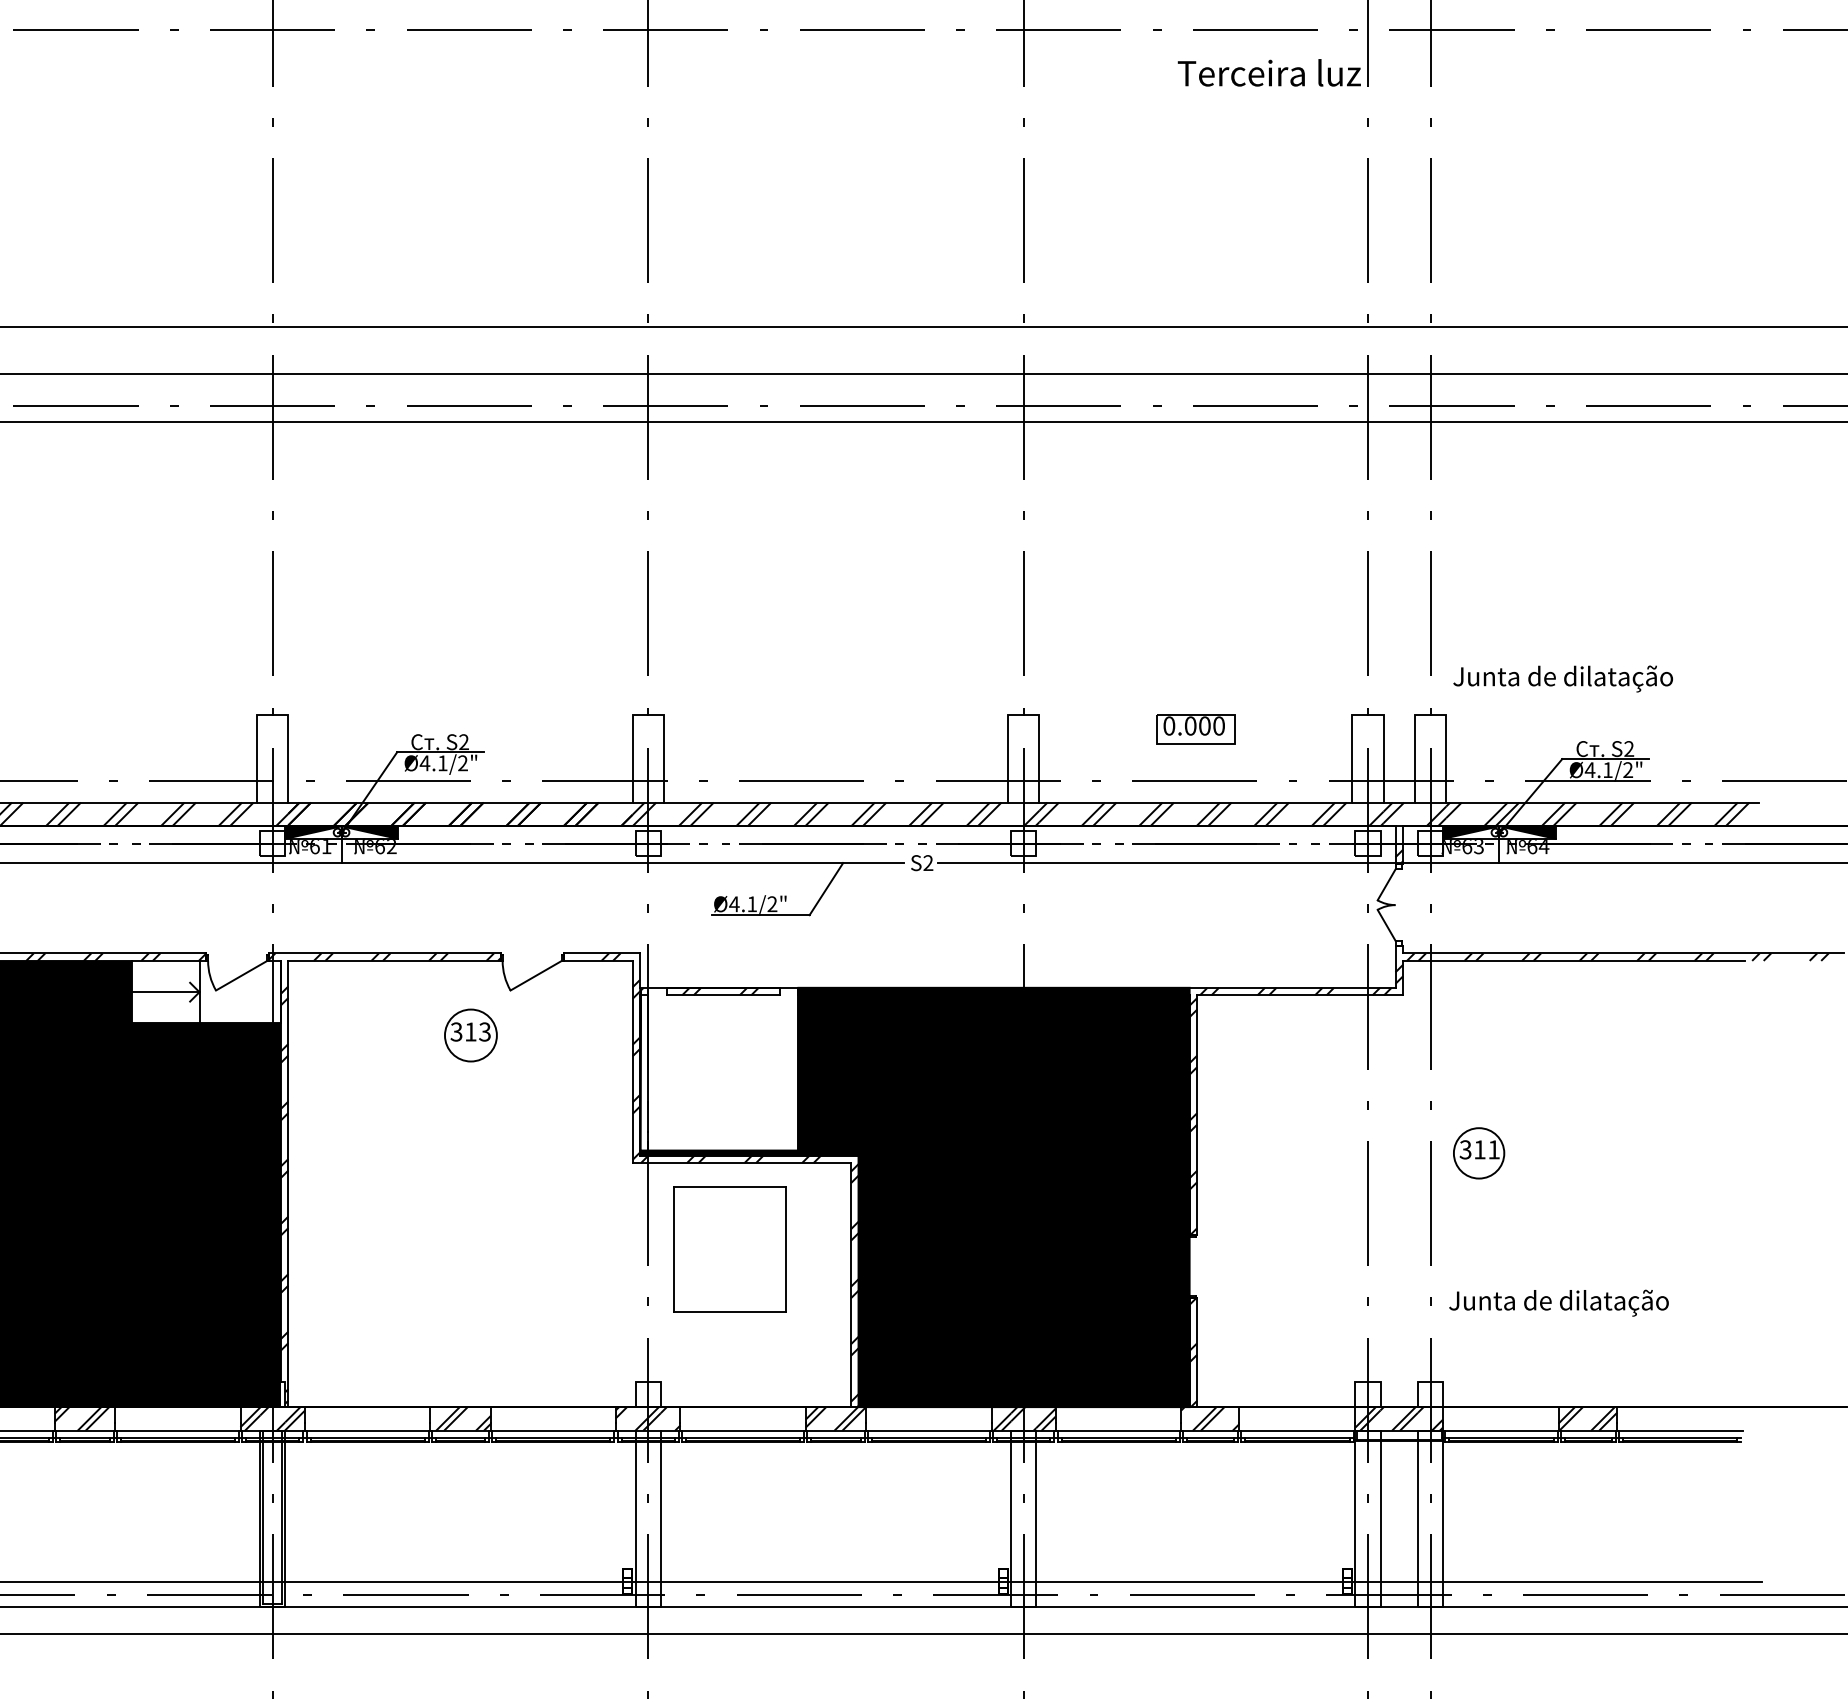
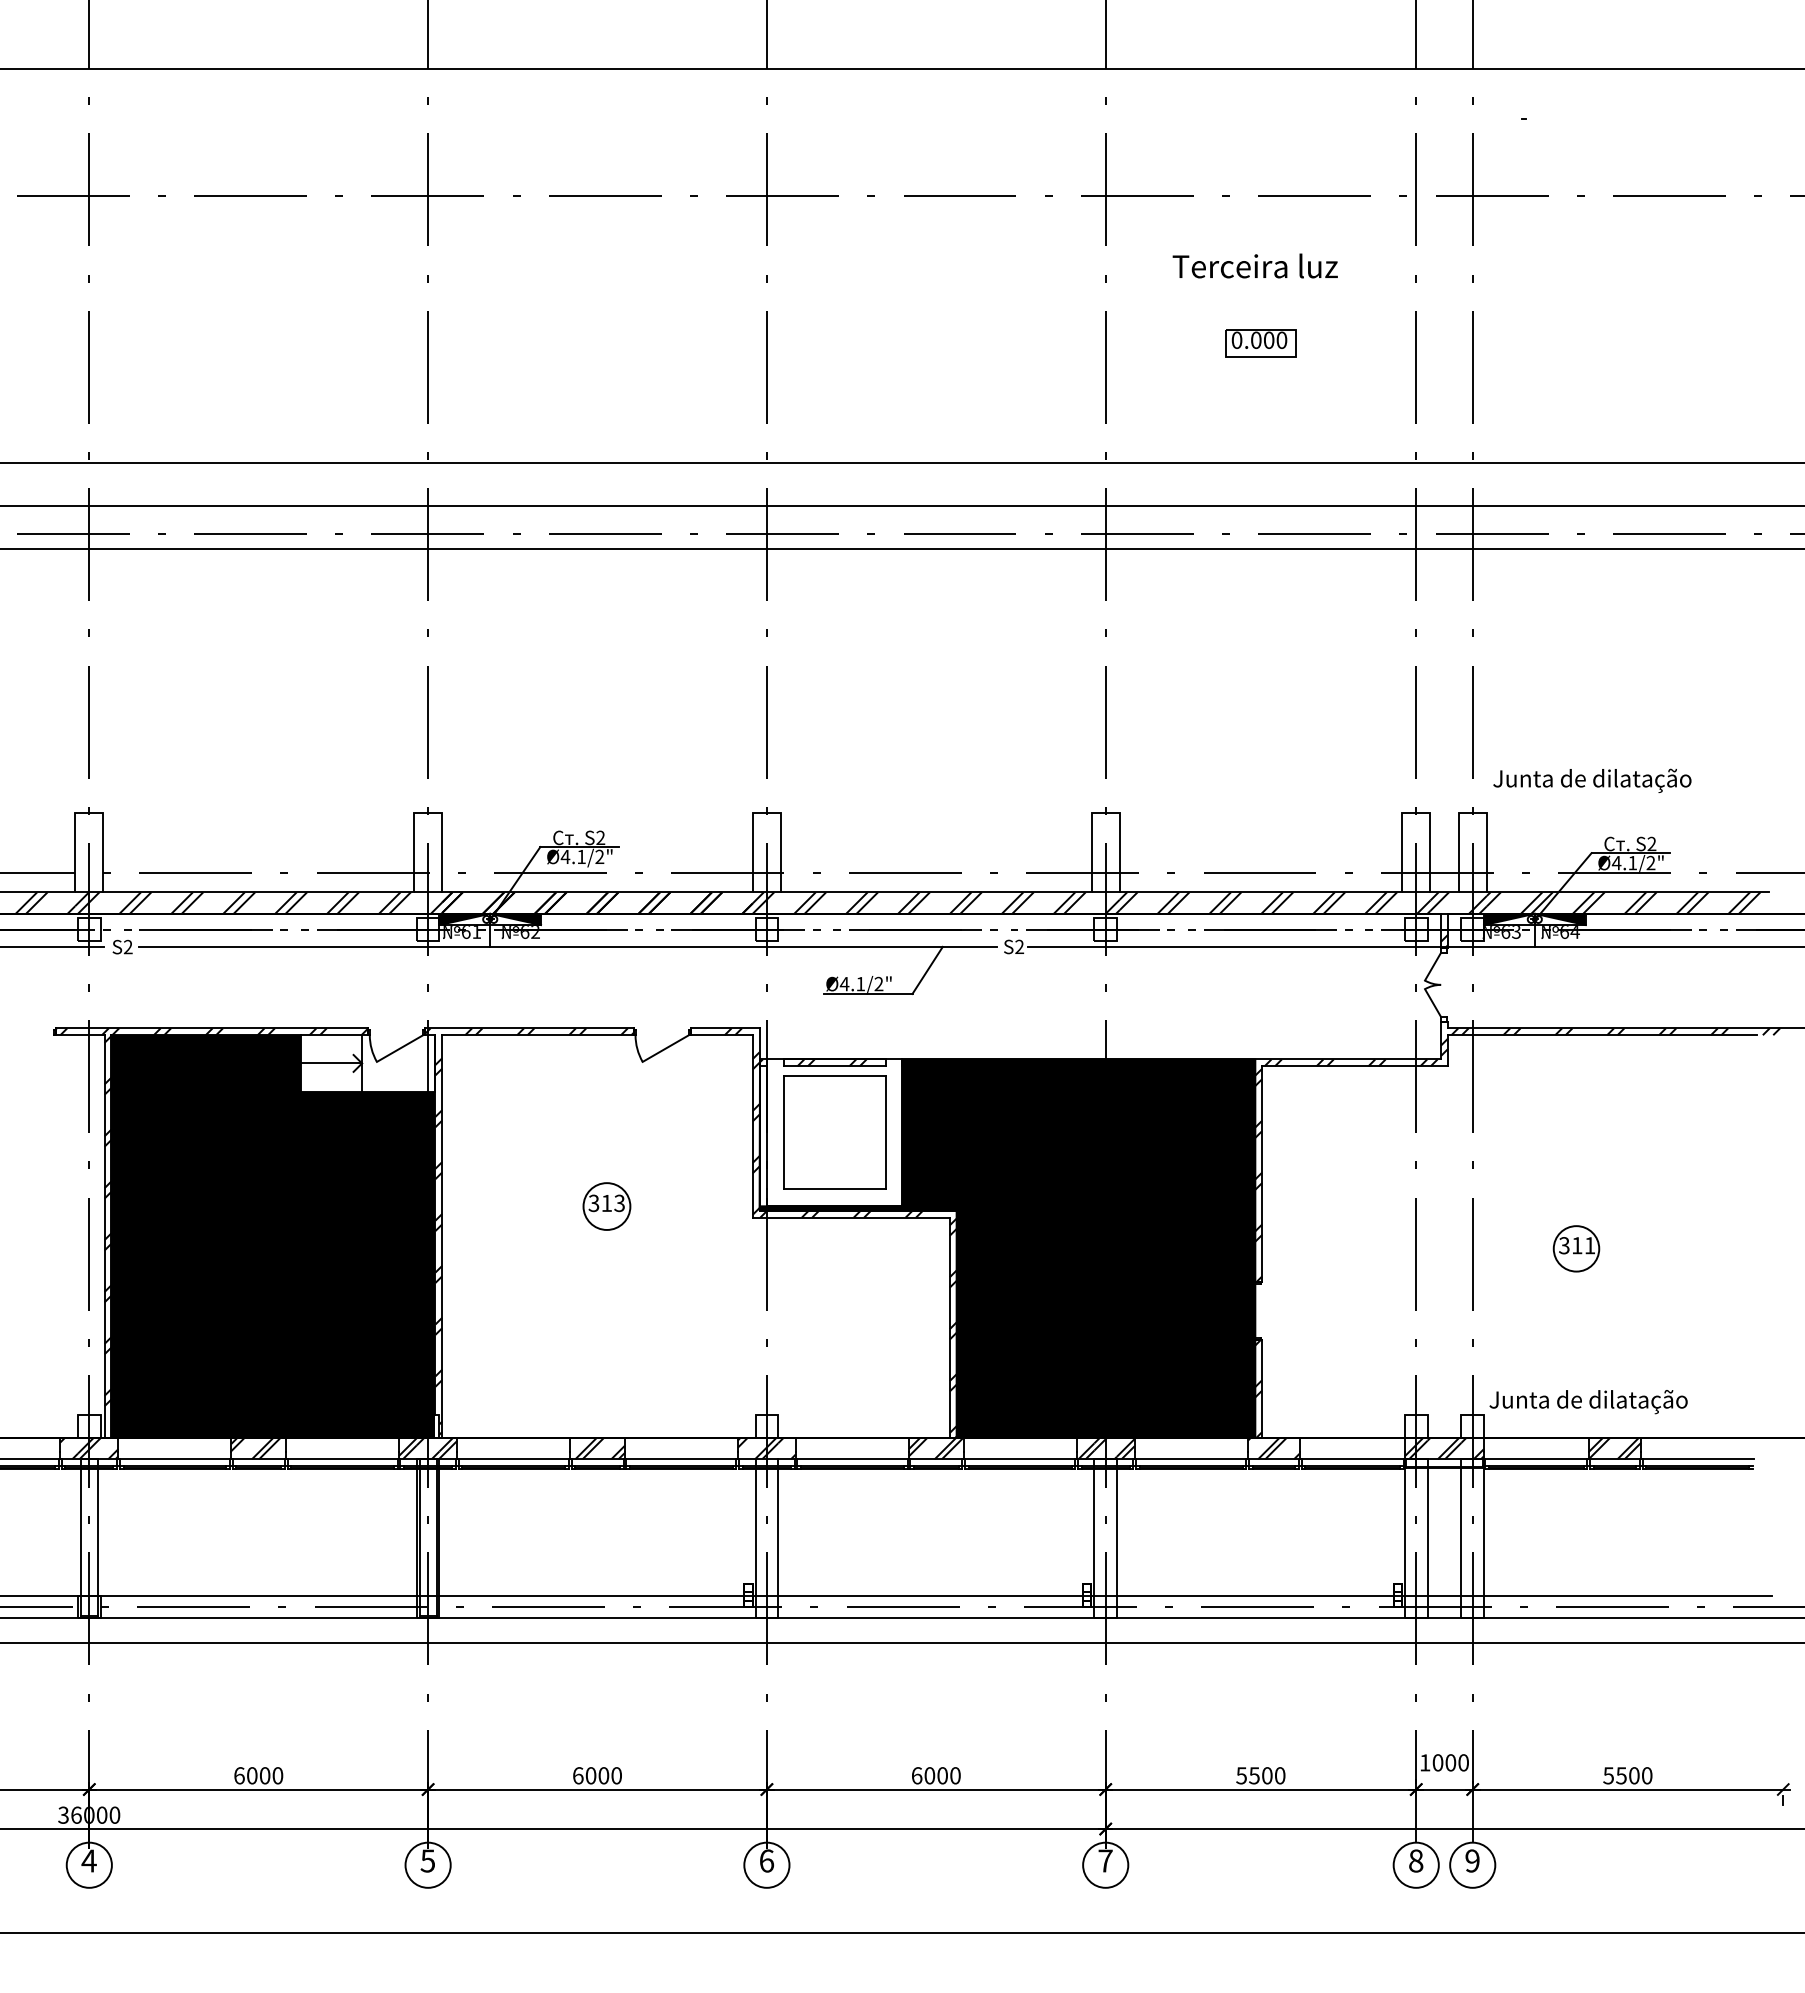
text: (1268, 72) -> (1254, 265), moved
part: (1195, 729) -> (1260, 343), moved
part: (470, 1035) -> (606, 1206), moved
part: (1479, 1152) -> (1576, 1248), moved
part: (729, 1249) -> (834, 1132), moved
text: (1558, 1303) -> (1588, 1402), moved

